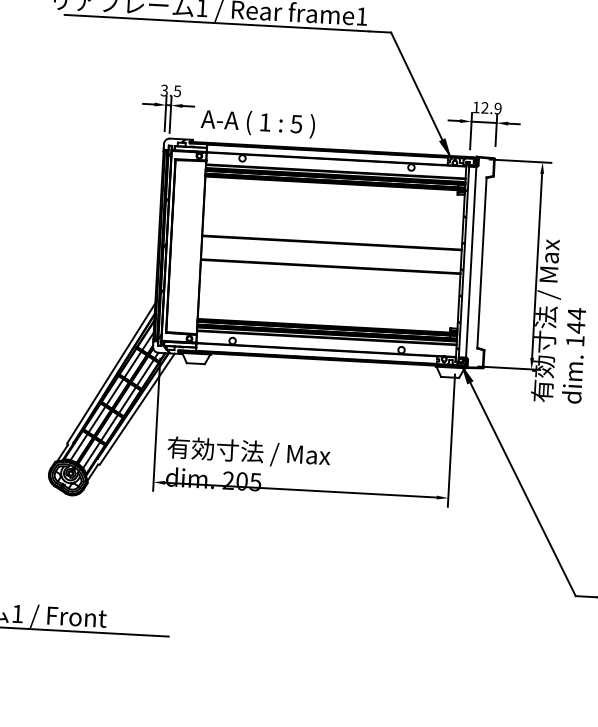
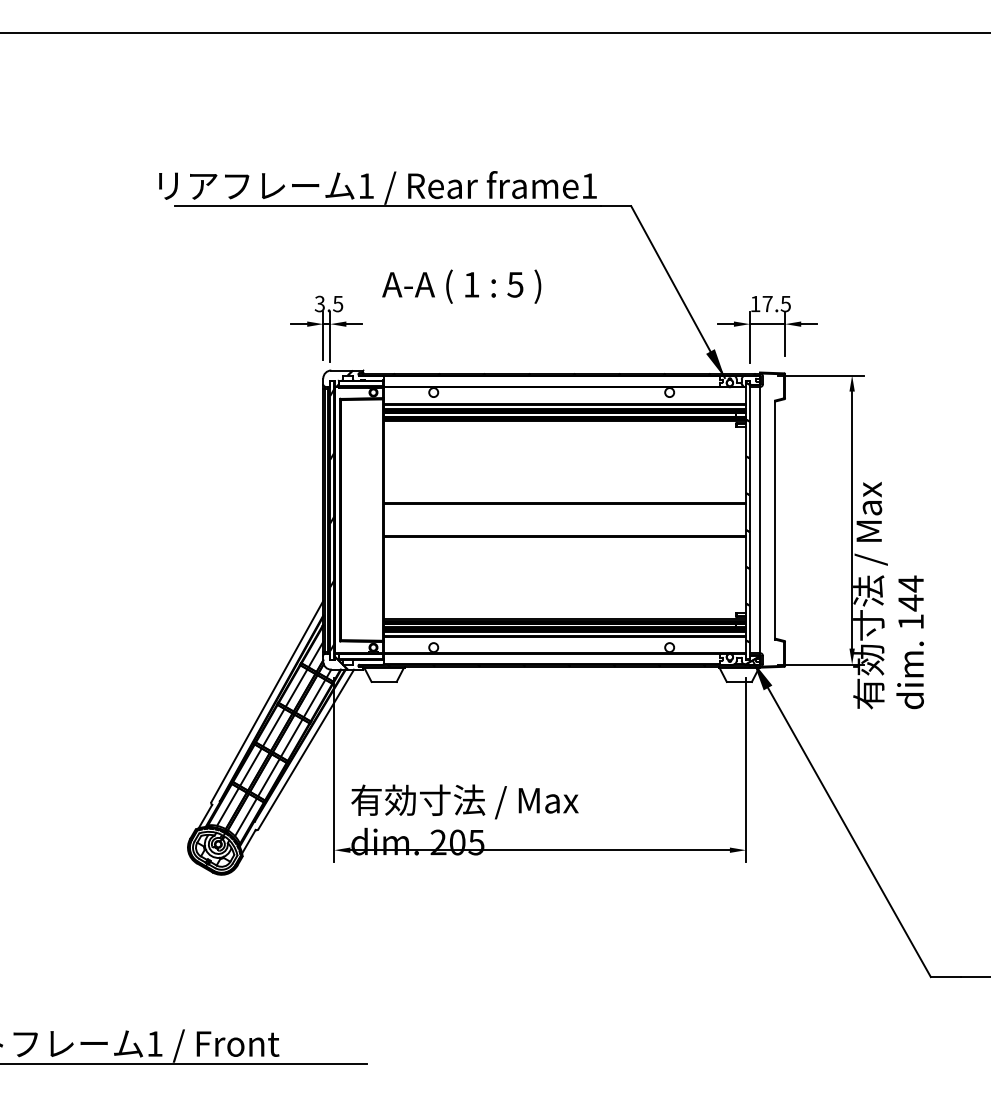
text: (491, 107) -> (776, 303), 12.9 -> 17.5
text: (257, 123) -> (461, 286), moved

